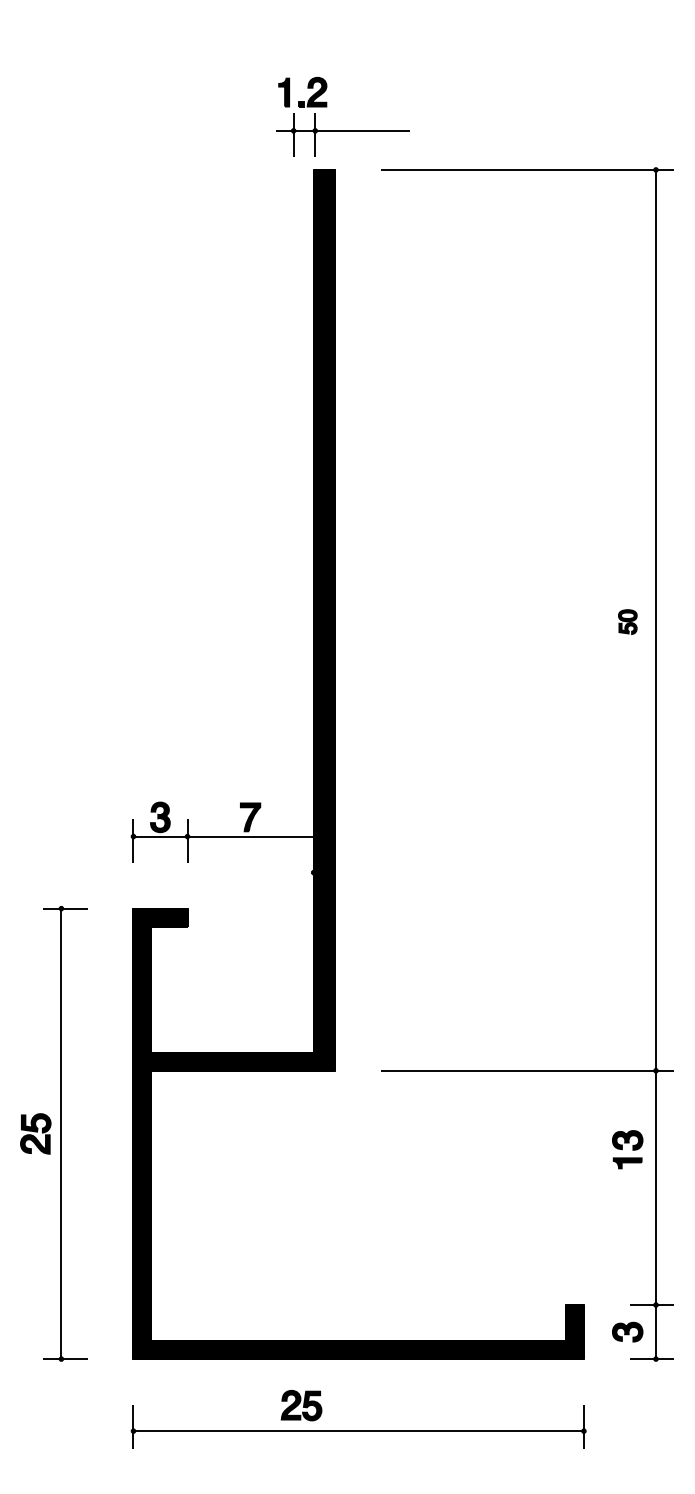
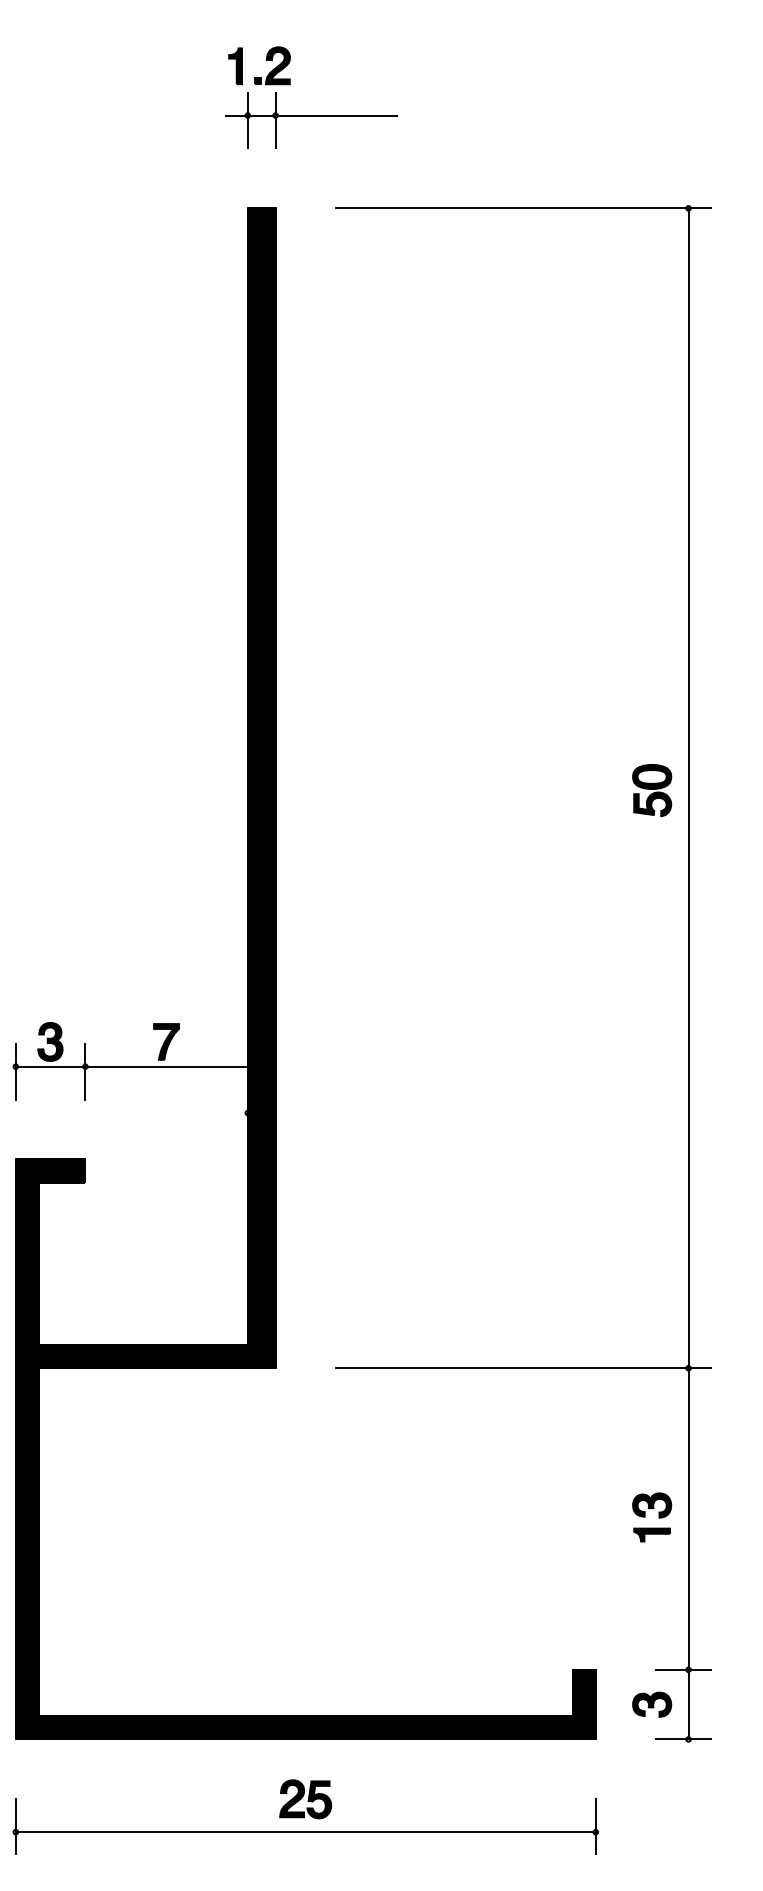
part: (342, 130) -> (310, 115), moved
part: (627, 621) -> (651, 789), size x1.67
part: (627, 1149) -> (651, 1517), moved
part: (301, 1405) -> (305, 1799), moved

